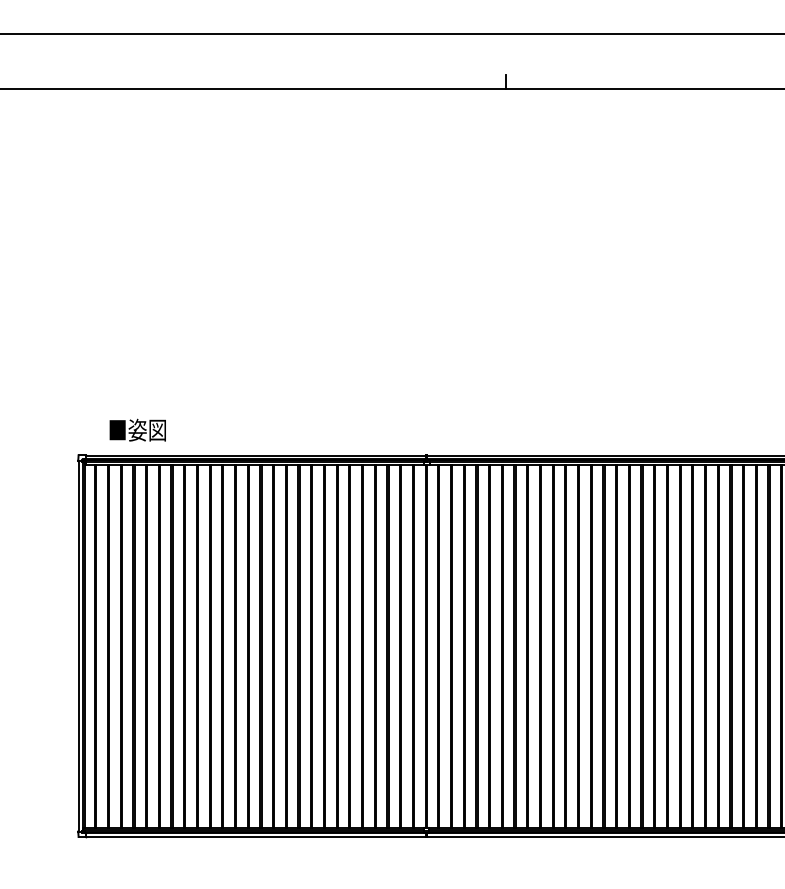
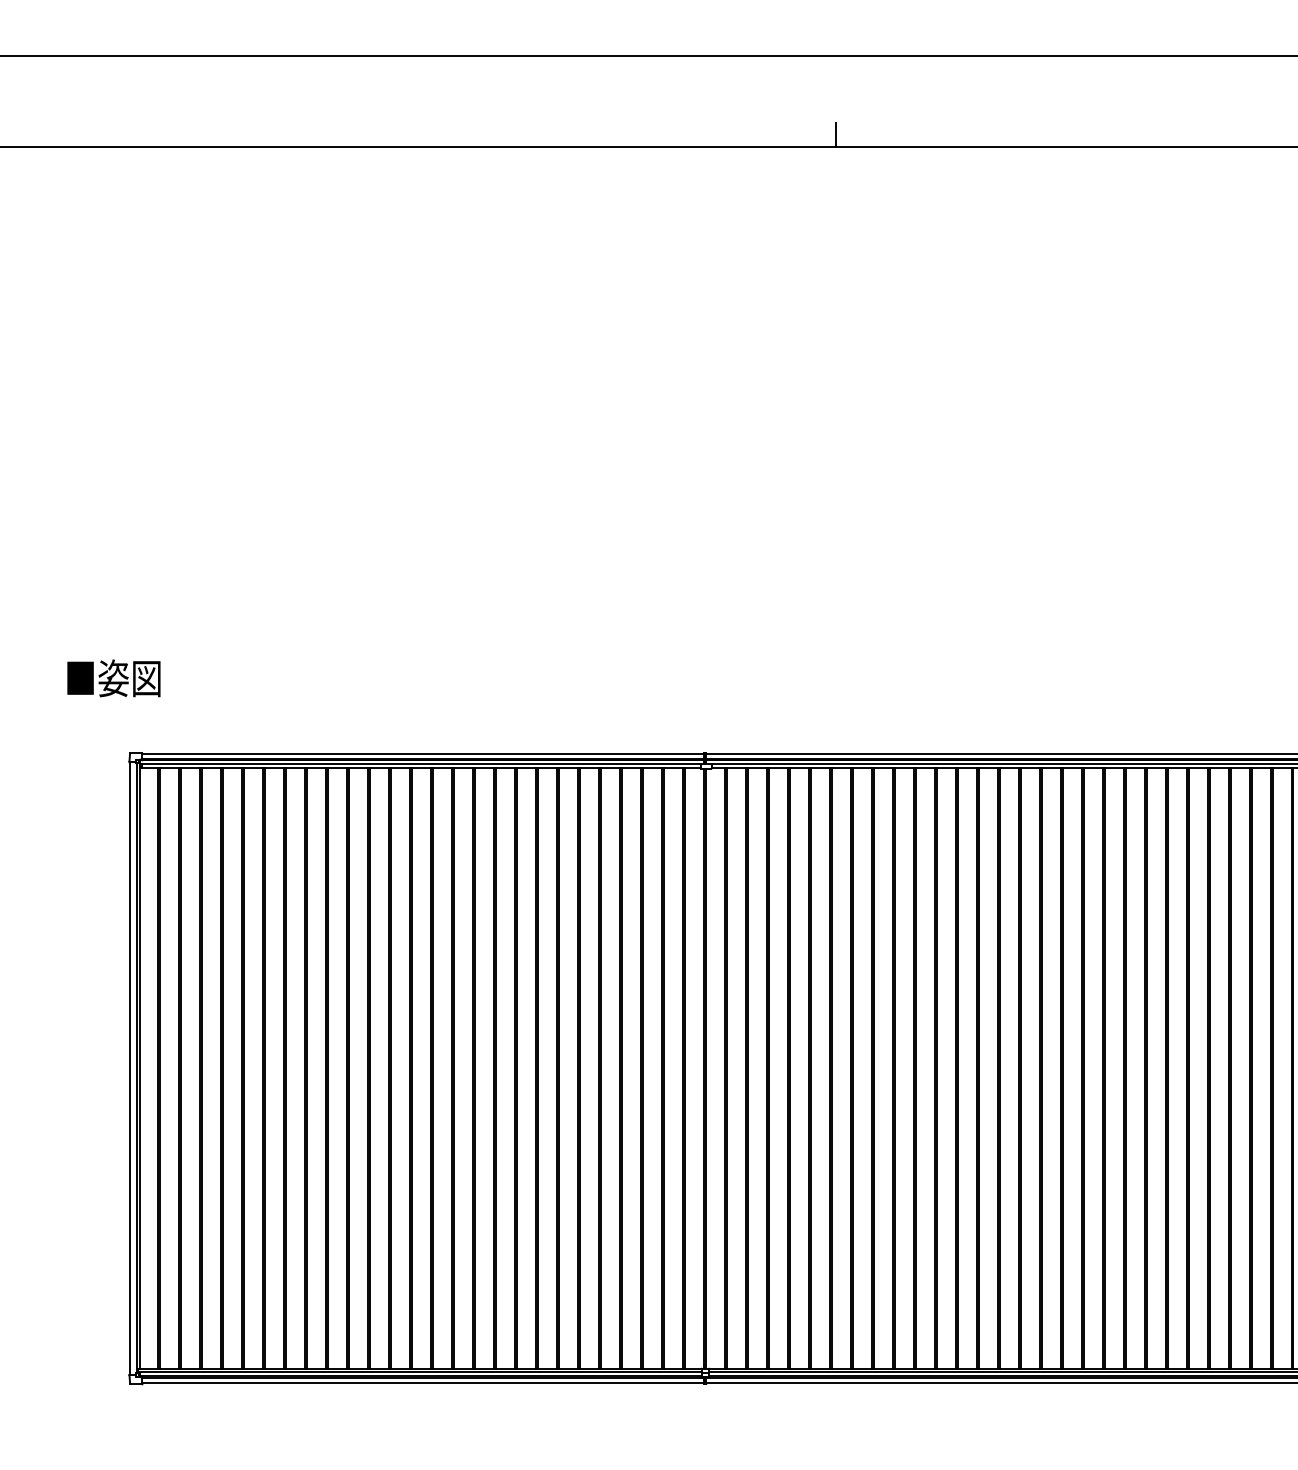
text: (137, 429) -> (113, 677), moved

